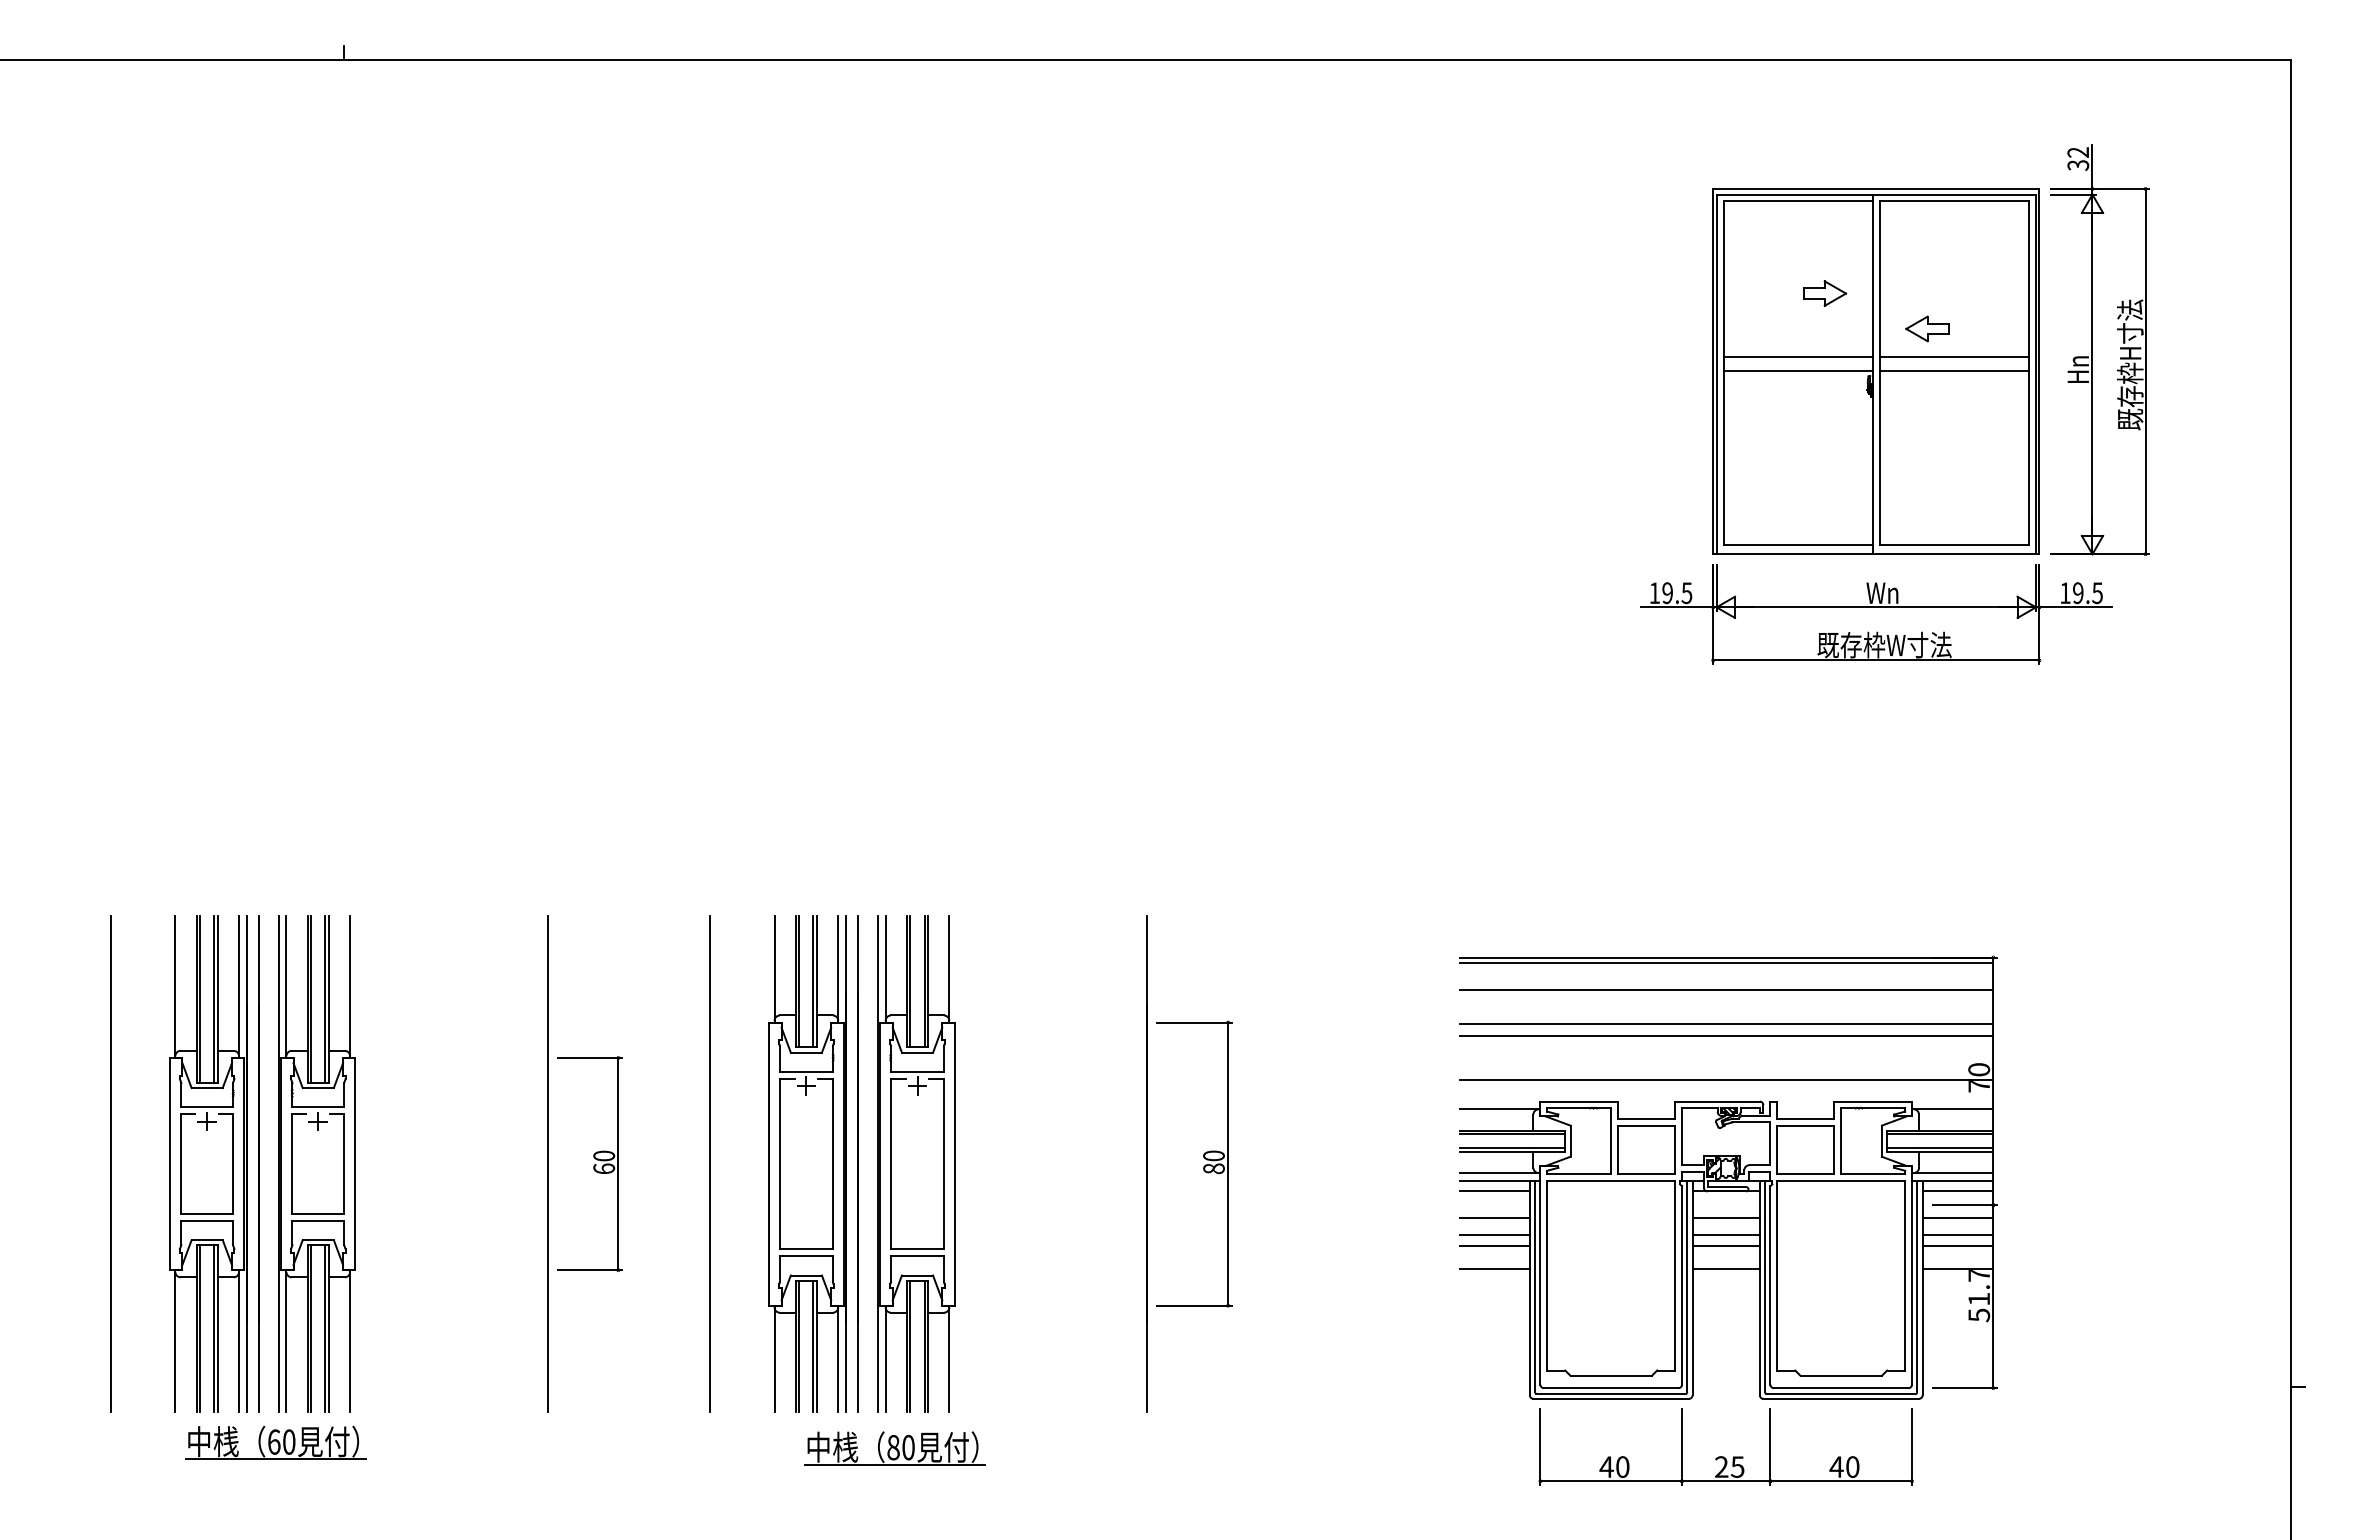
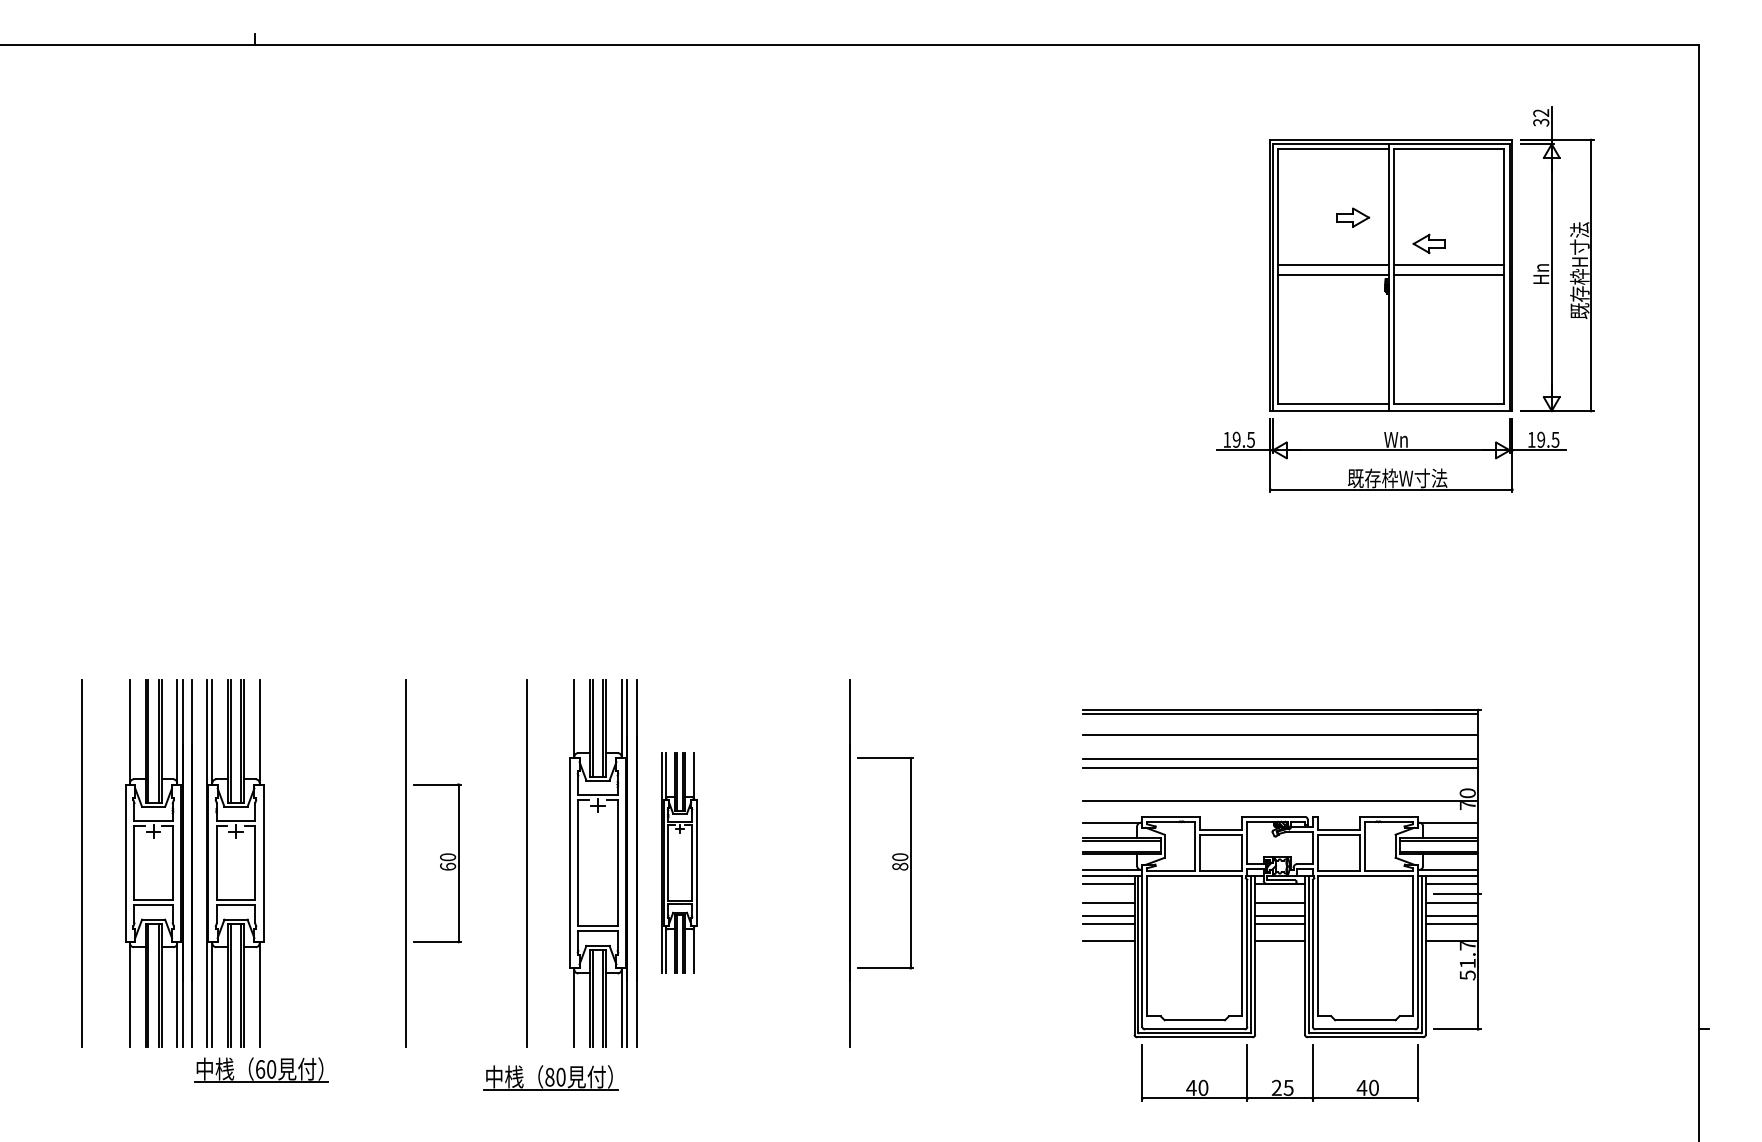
part: (916, 1163) -> (679, 862), size x0.6
part: (275, 1442) -> (261, 1069), moved
part: (894, 1448) -> (550, 1077), moved

